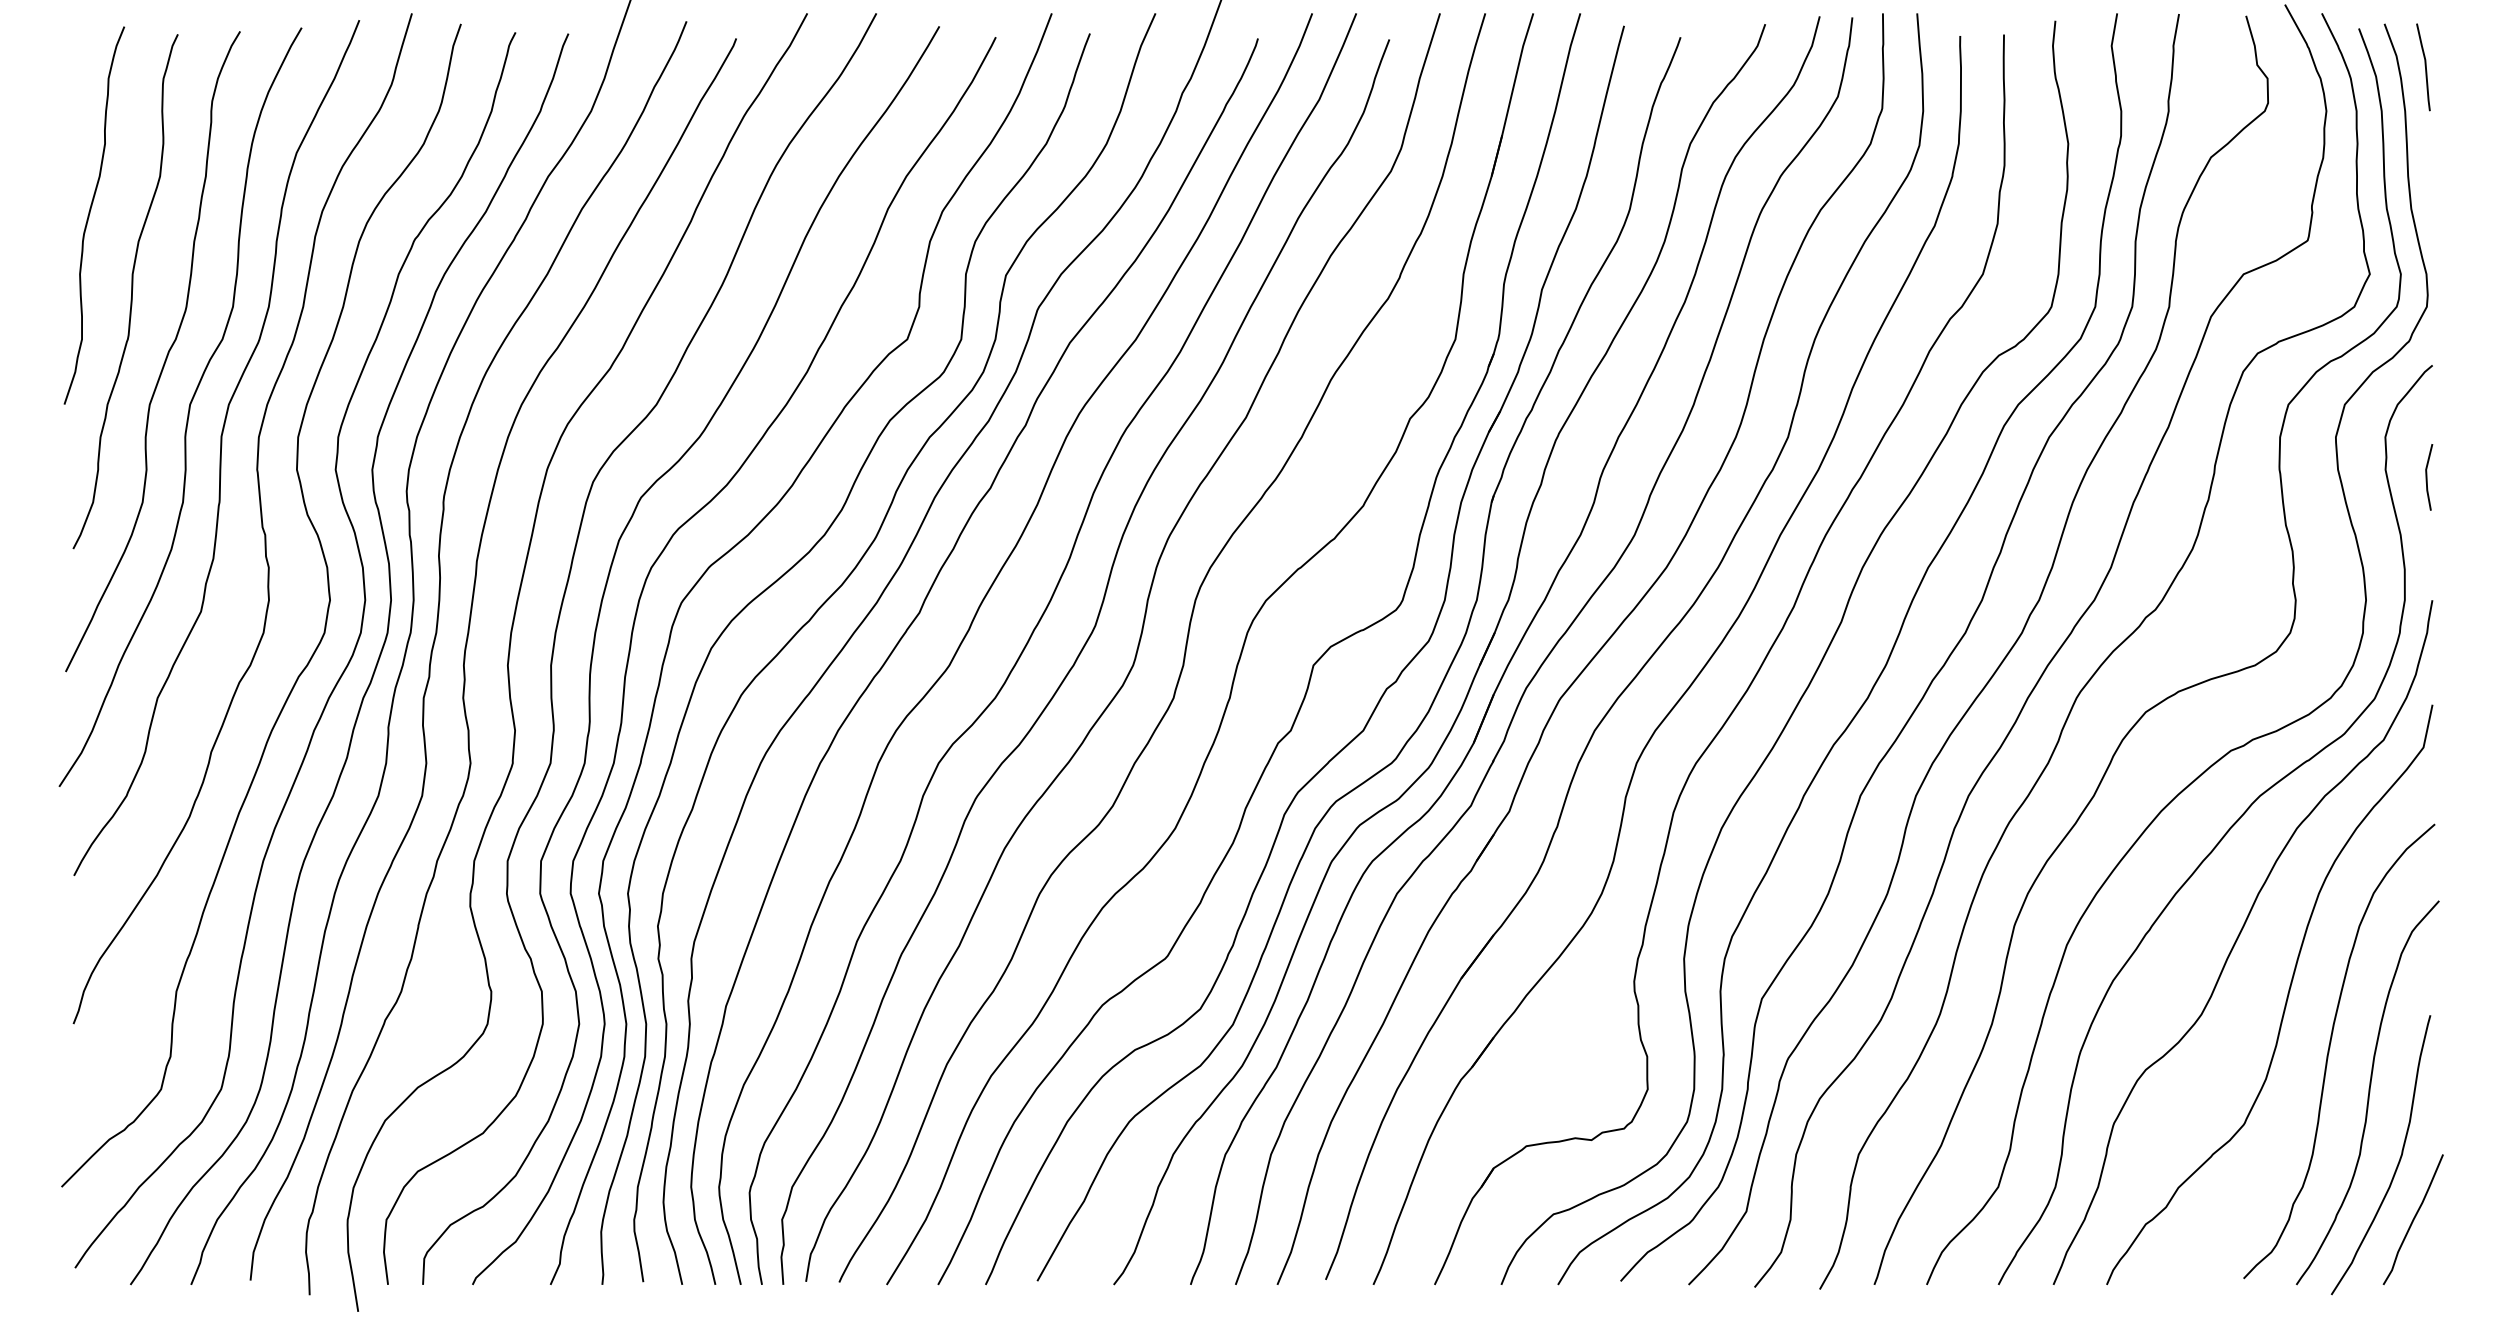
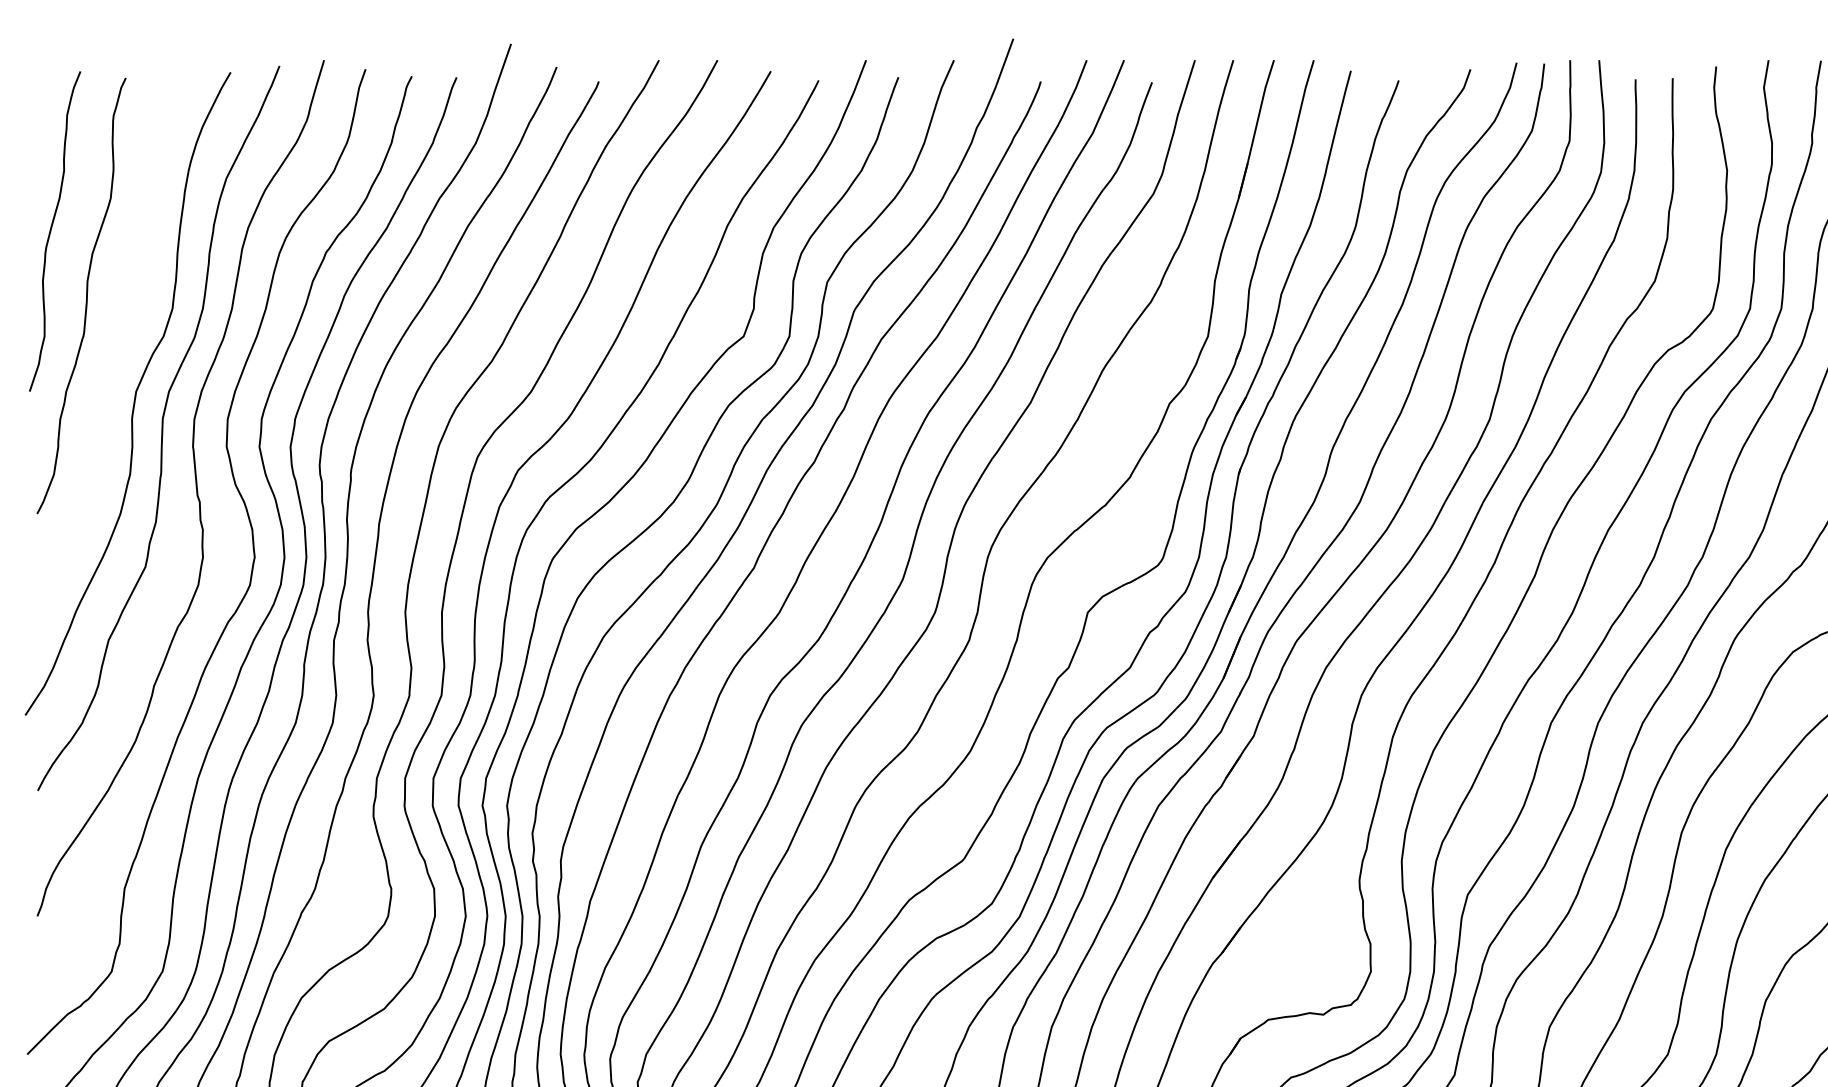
curve: (165, 357) -> (115, 351), removed

